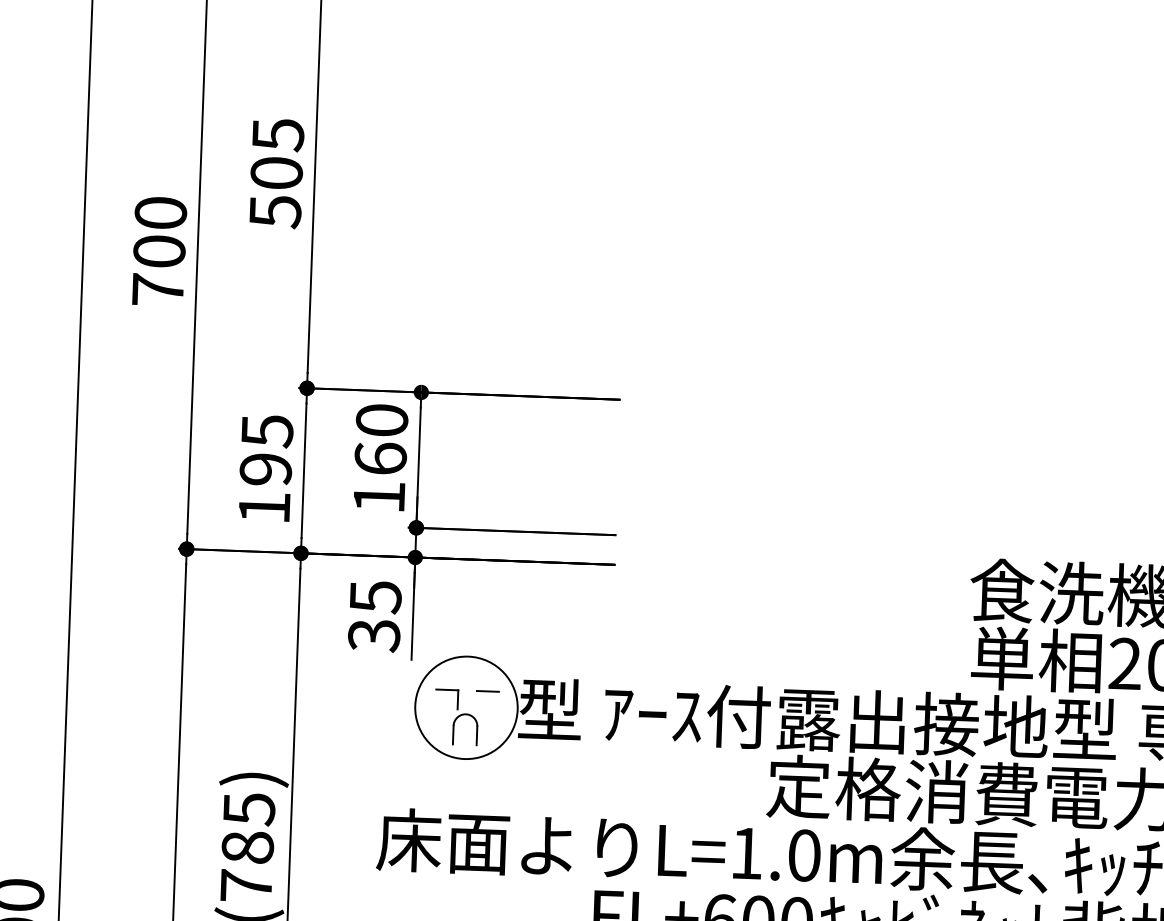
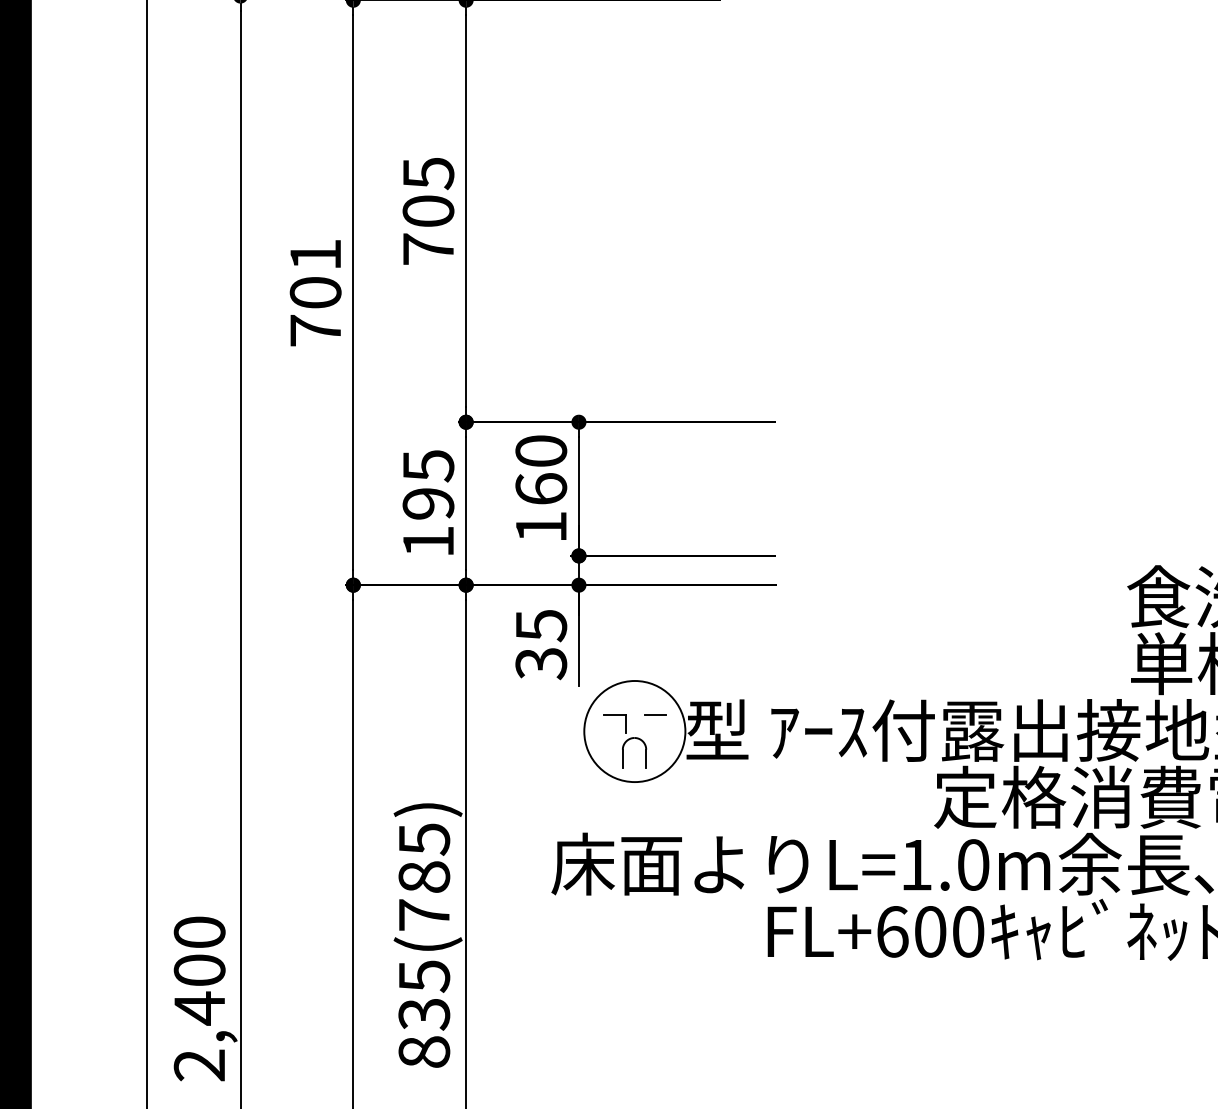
text: (275, 211) -> (428, 249), 505 -> 705
text: (160, 212) -> (315, 254), 700 -> 701

